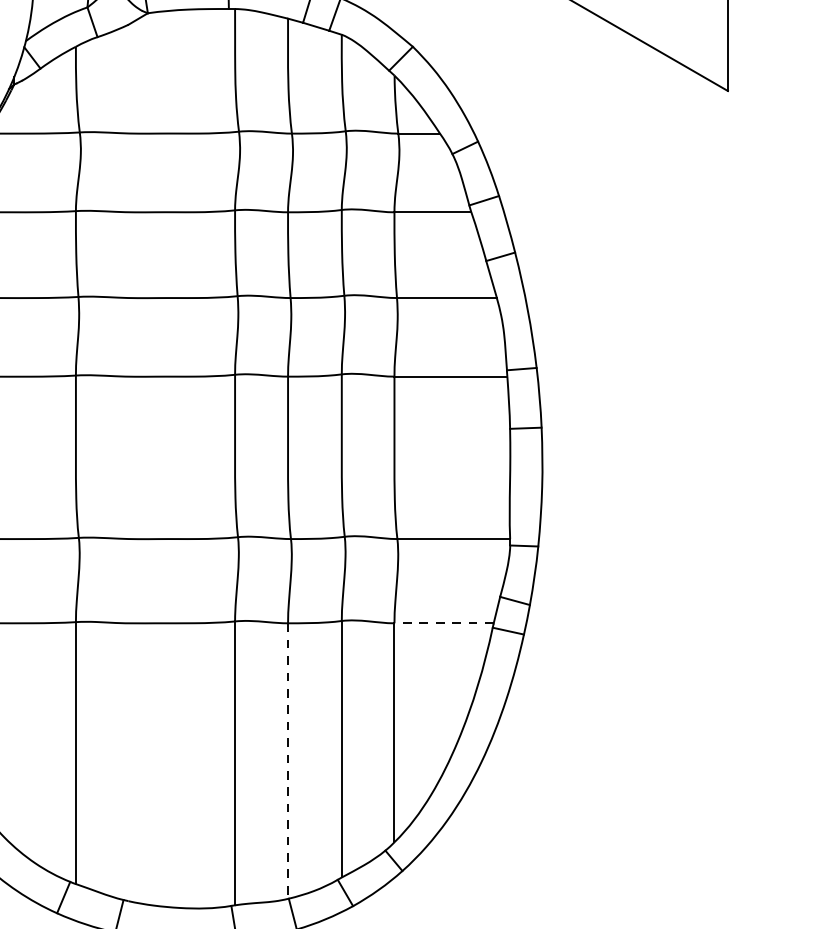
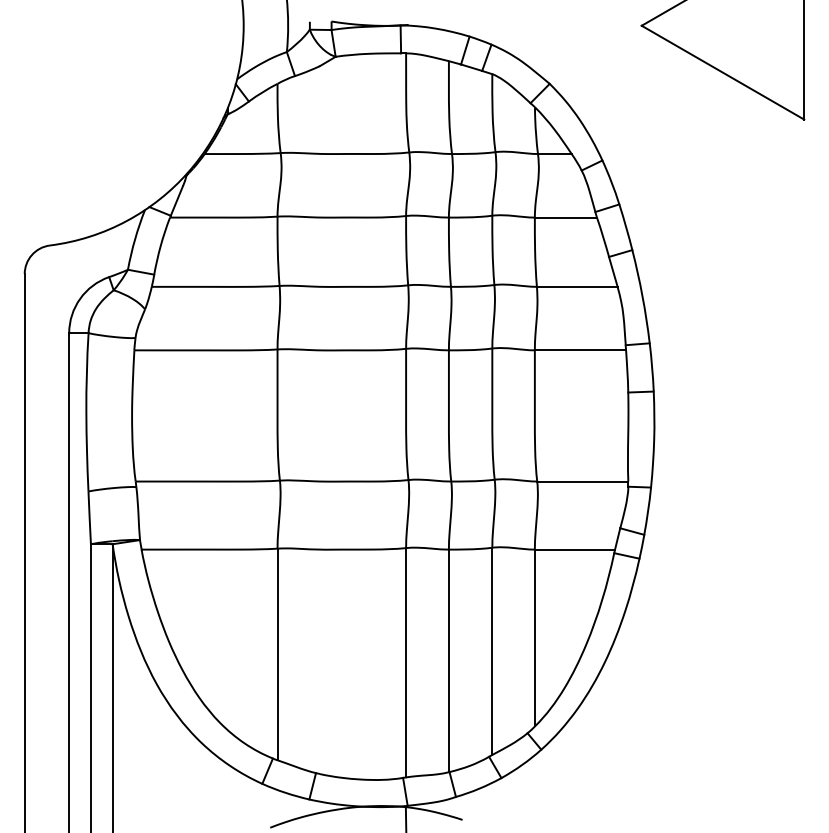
line: (443, 623) -> (574, 549), dashed -> solid
line: (287, 761) -> (448, 661), dashed -> solid

